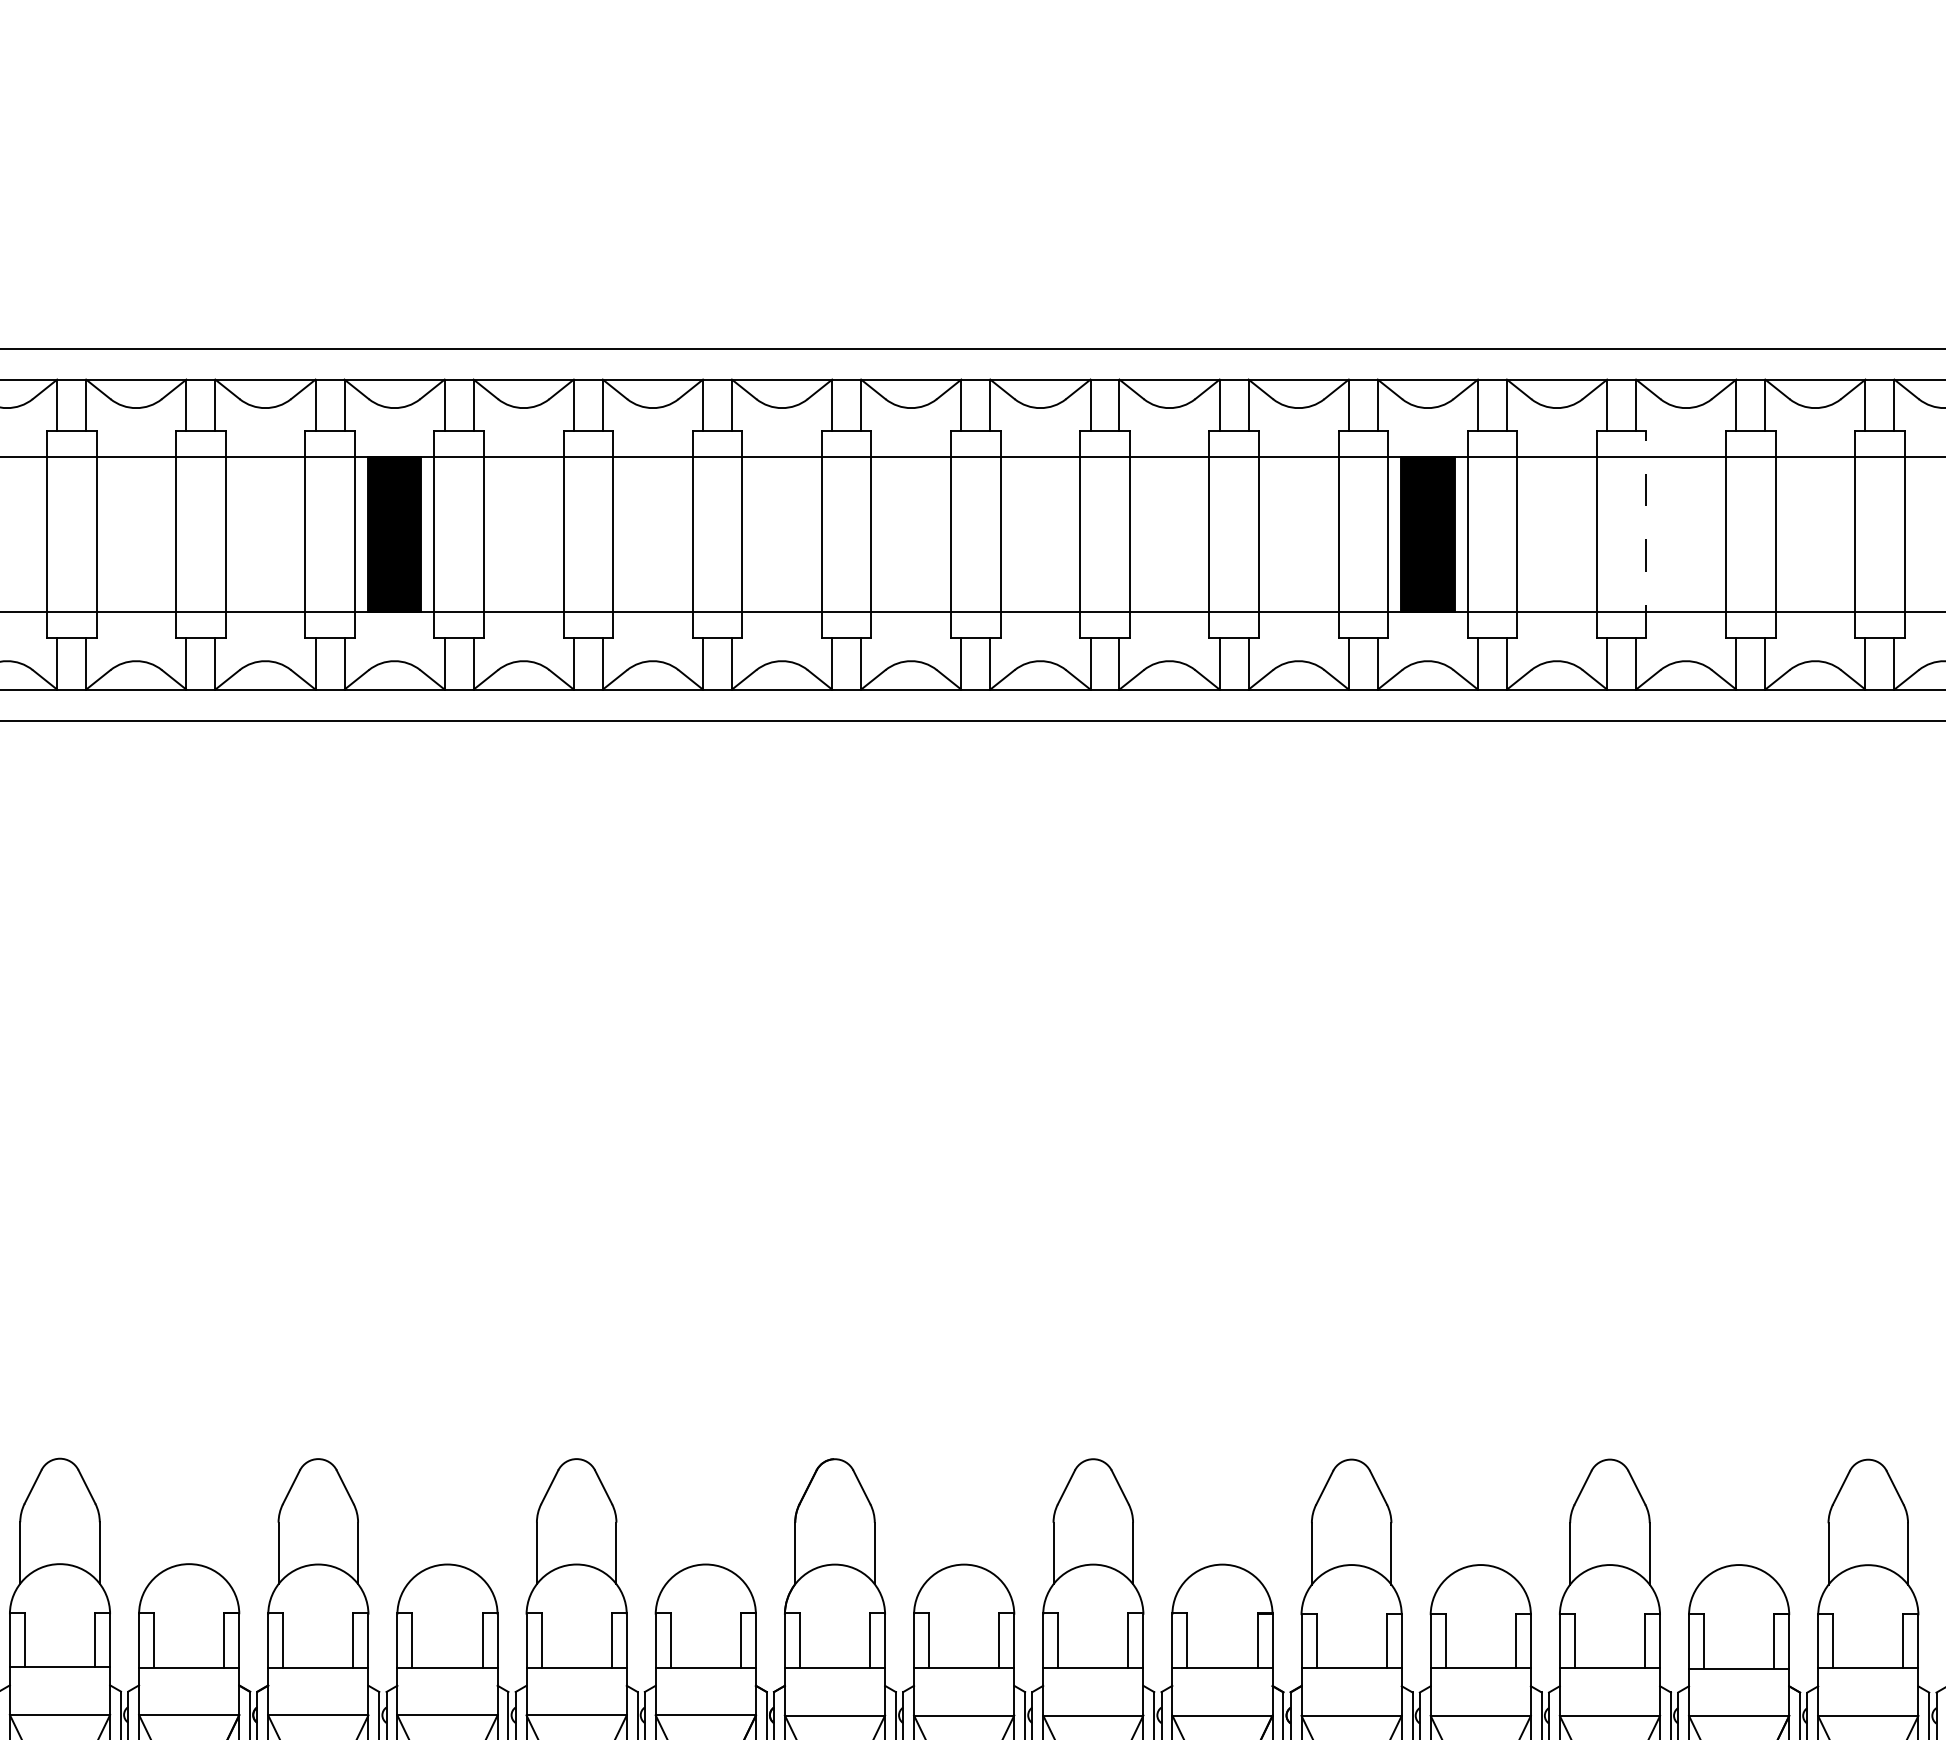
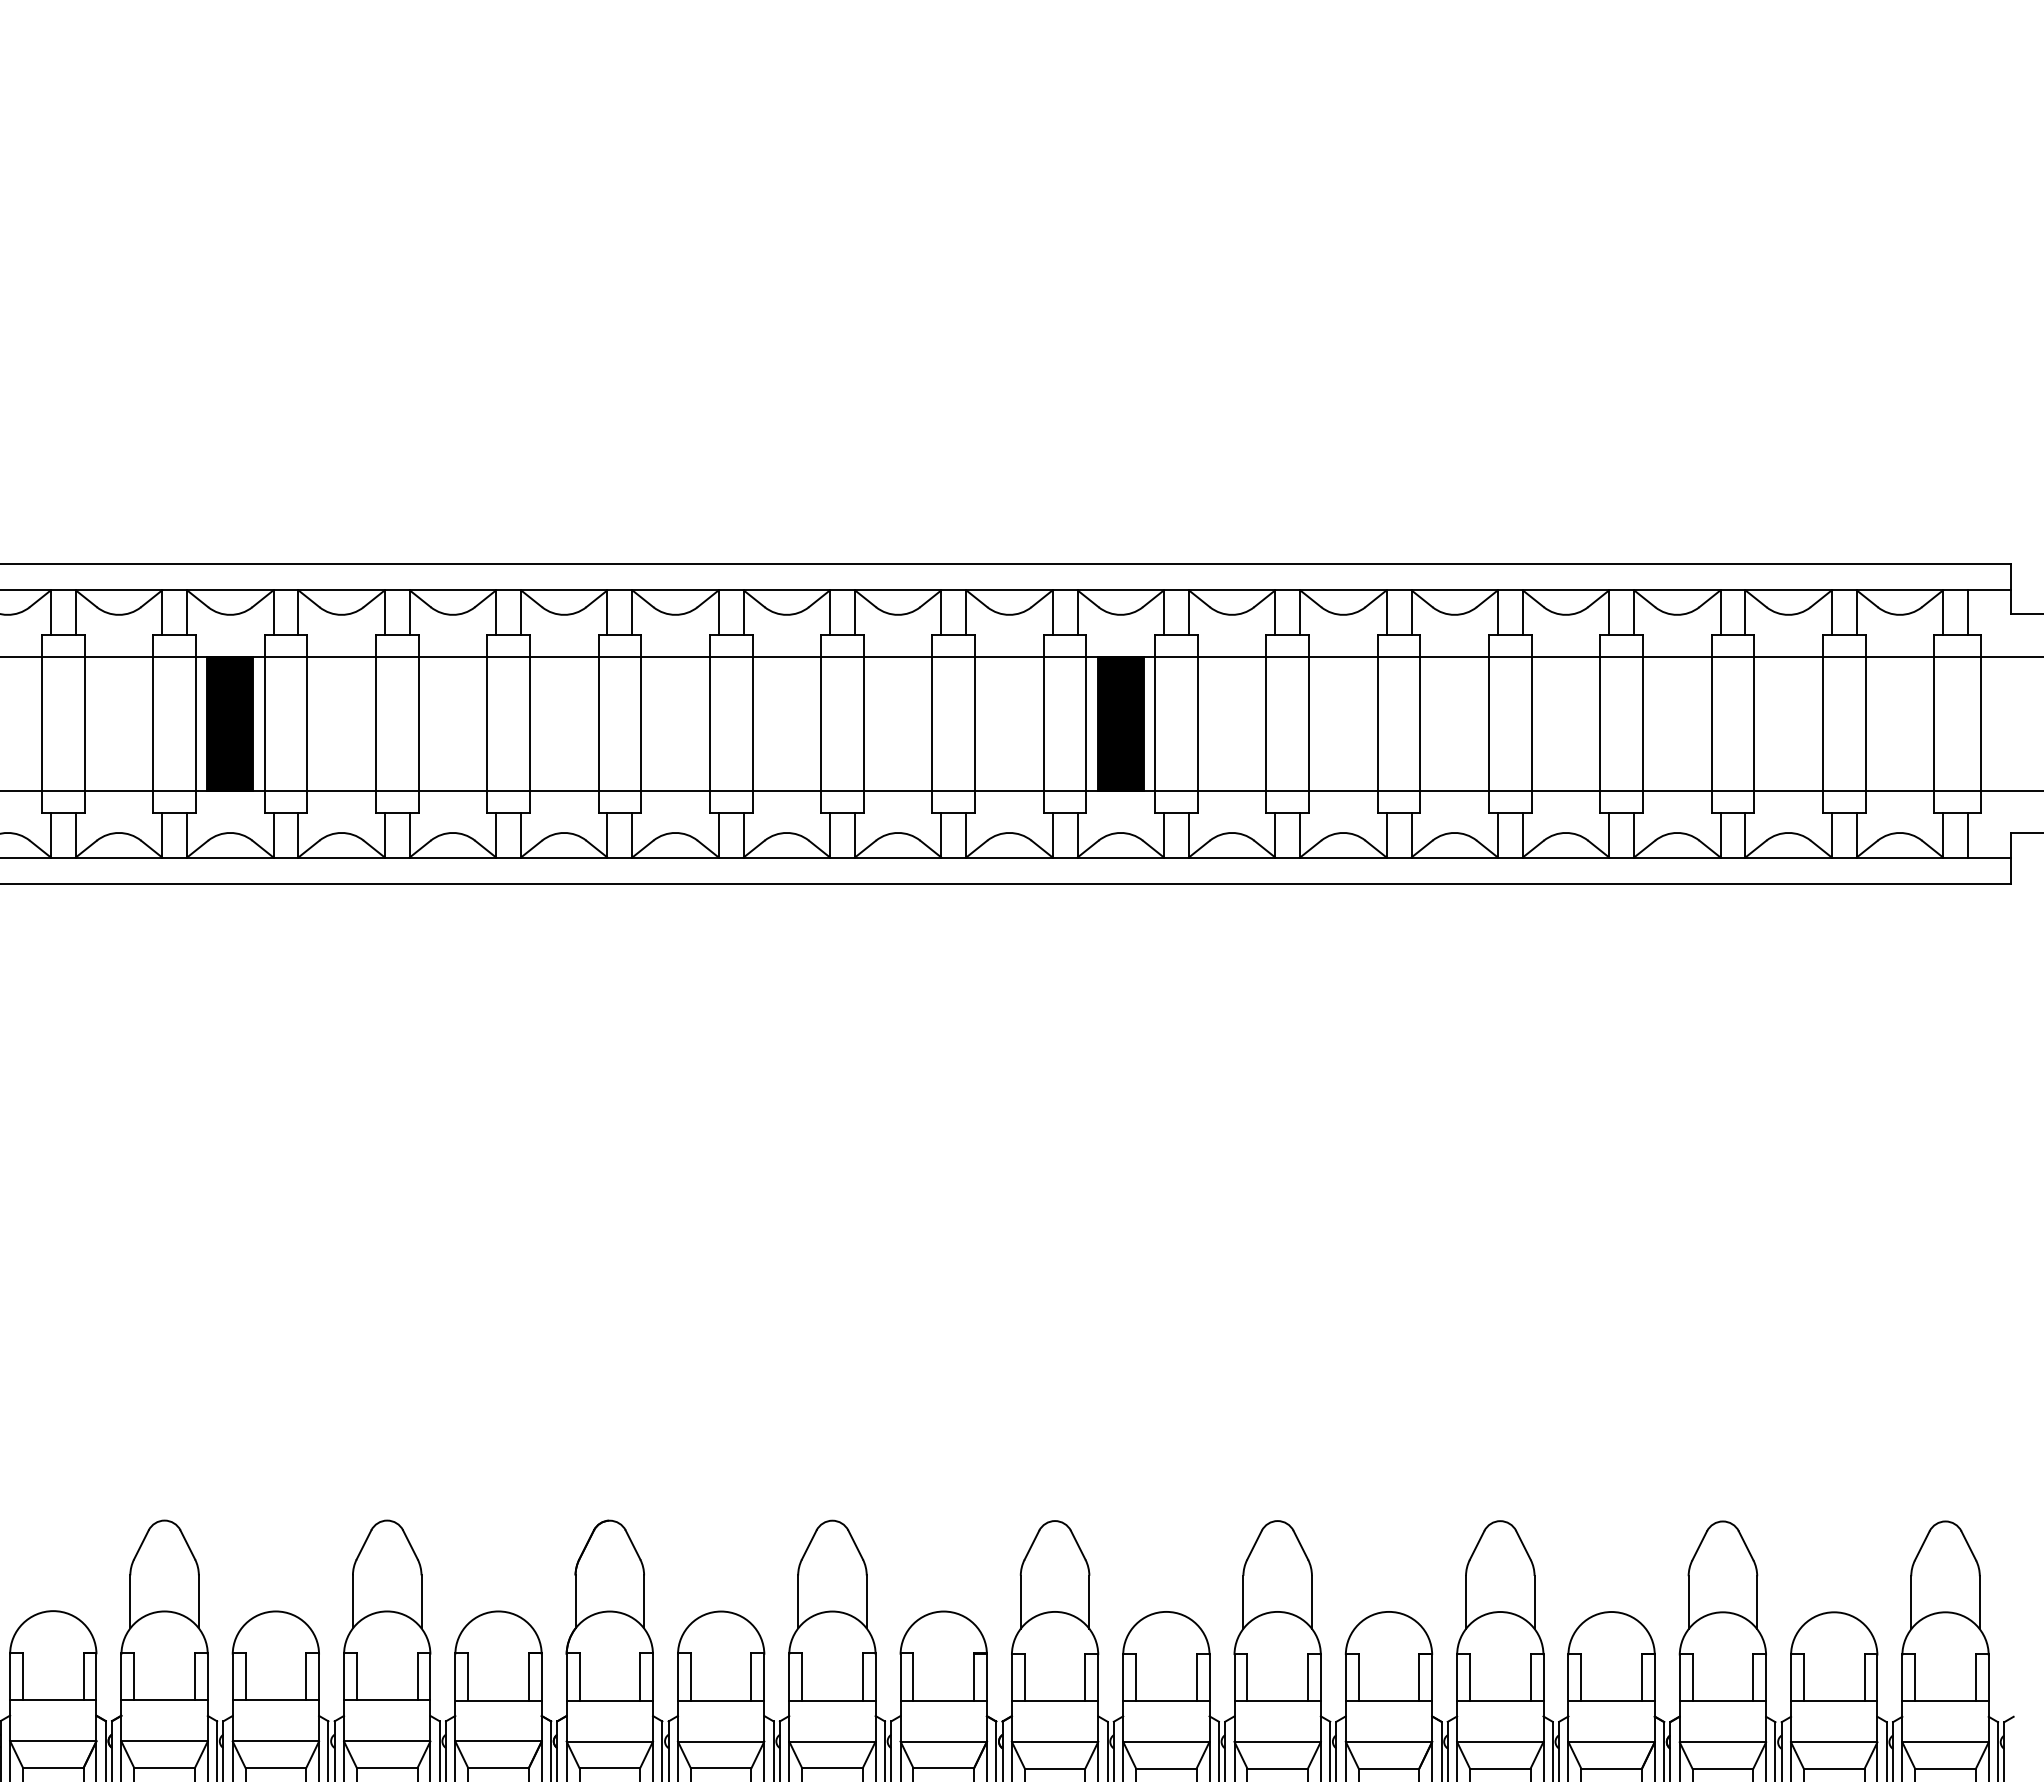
line: (1646, 534) -> (1309, 723), dashed -> solid

